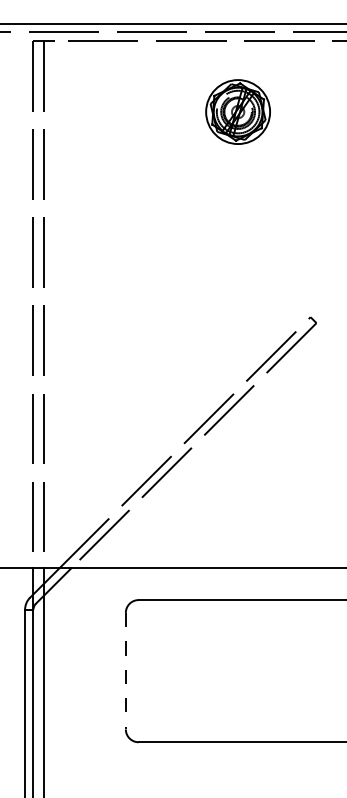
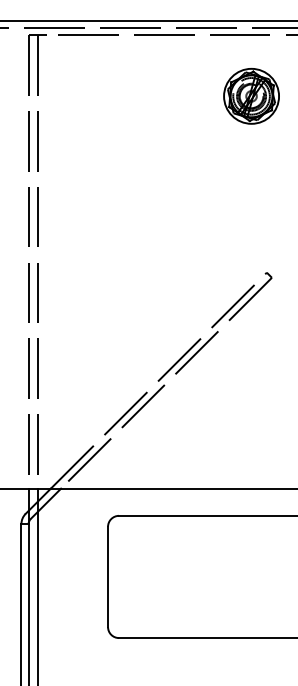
part: (238, 112) -> (251, 96), moved
line: (126, 671) -> (108, 577), dashed -> solid

